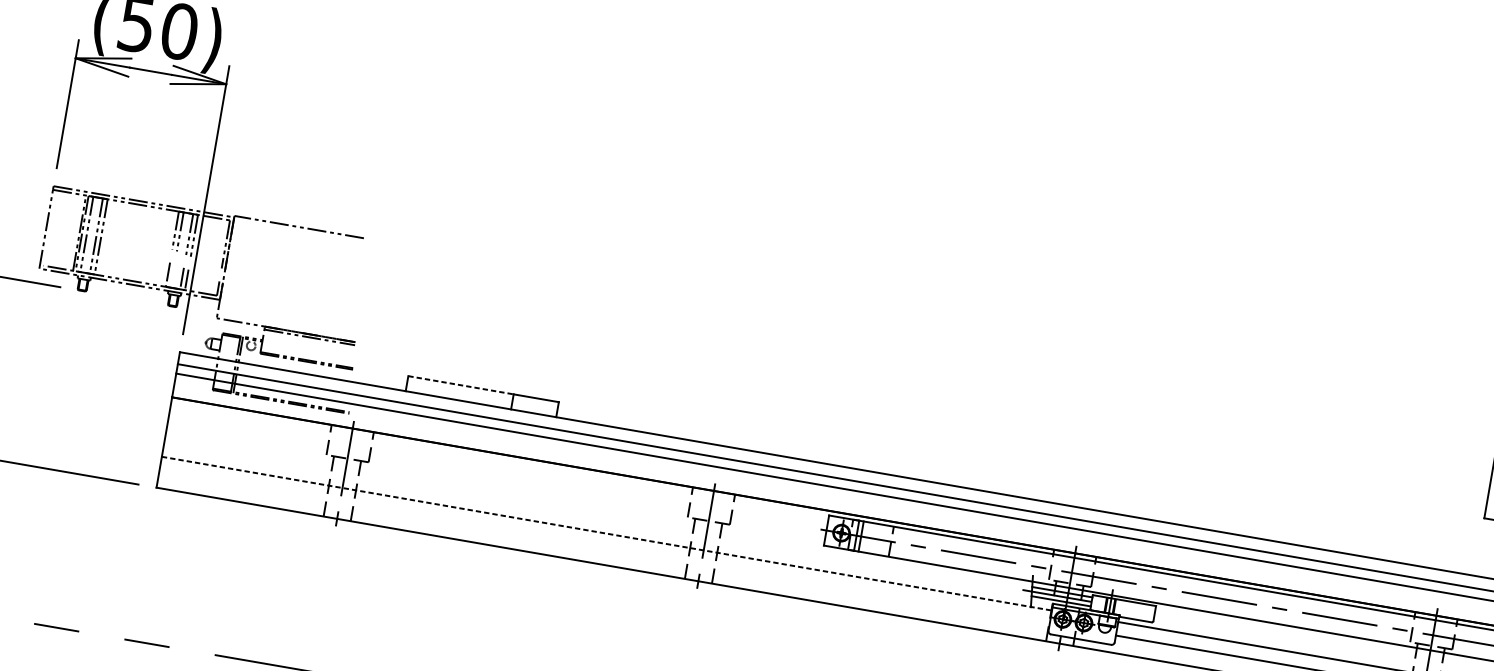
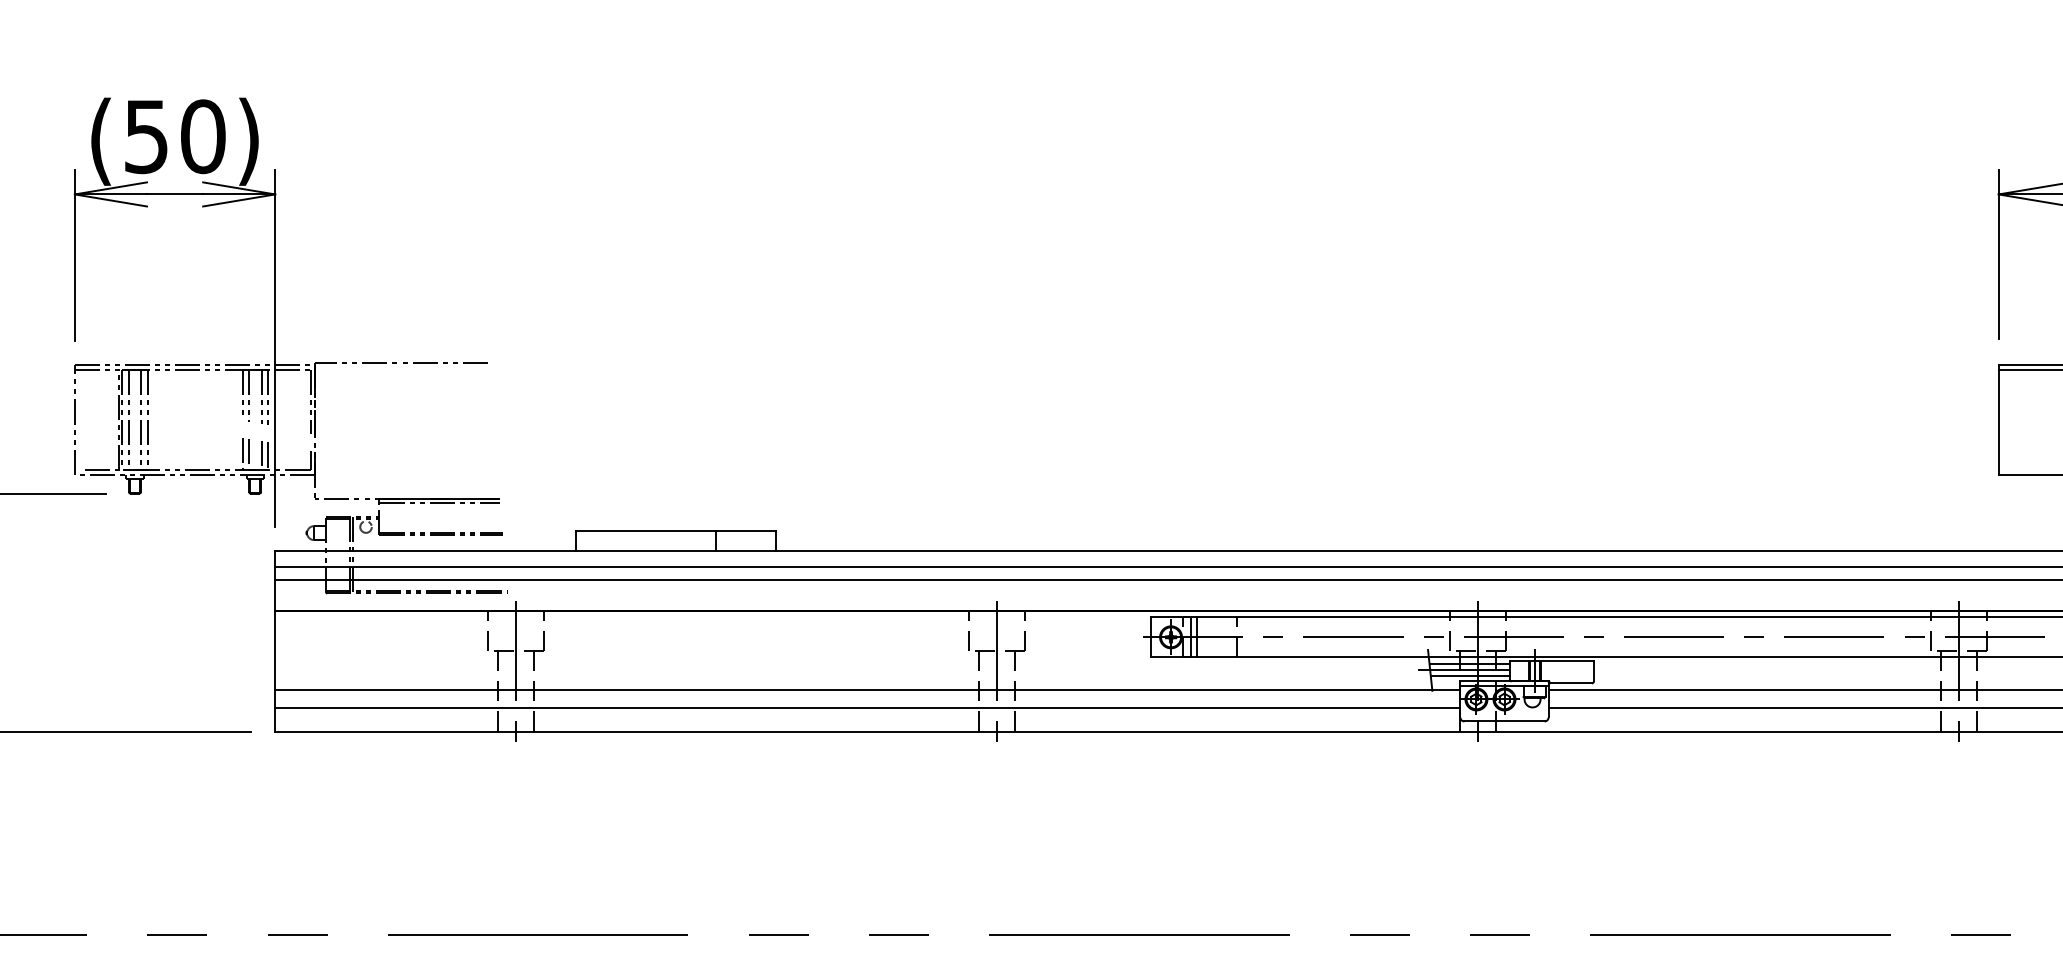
line: (172, 275) -> (248, 453), added
line: (461, 385) -> (646, 531), dashed -> solid
line: (606, 533) -> (867, 690), dashed -> solid
line: (604, 547) -> (867, 708), added

